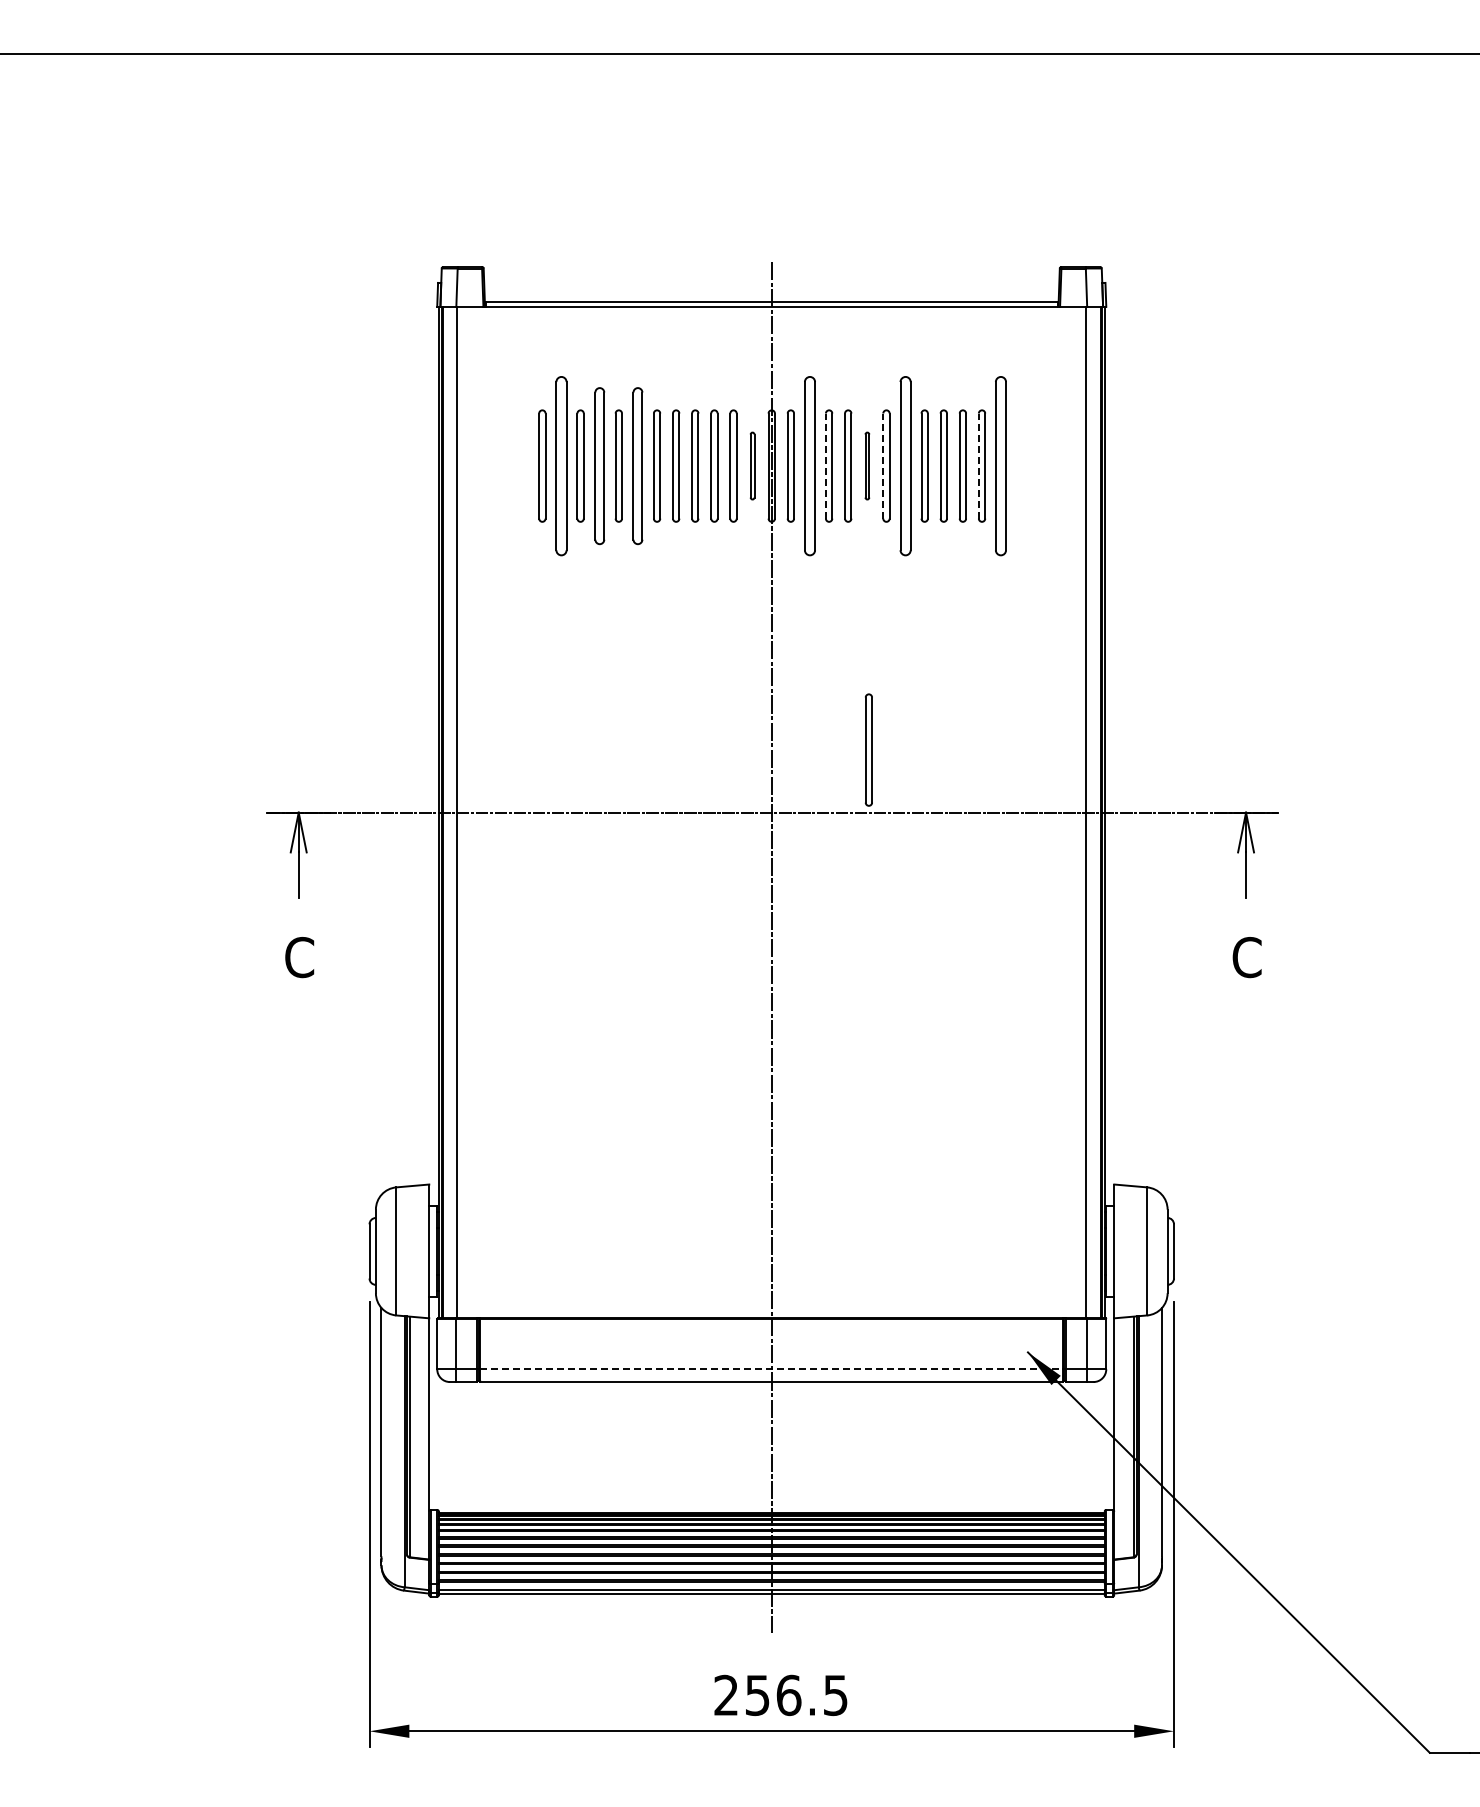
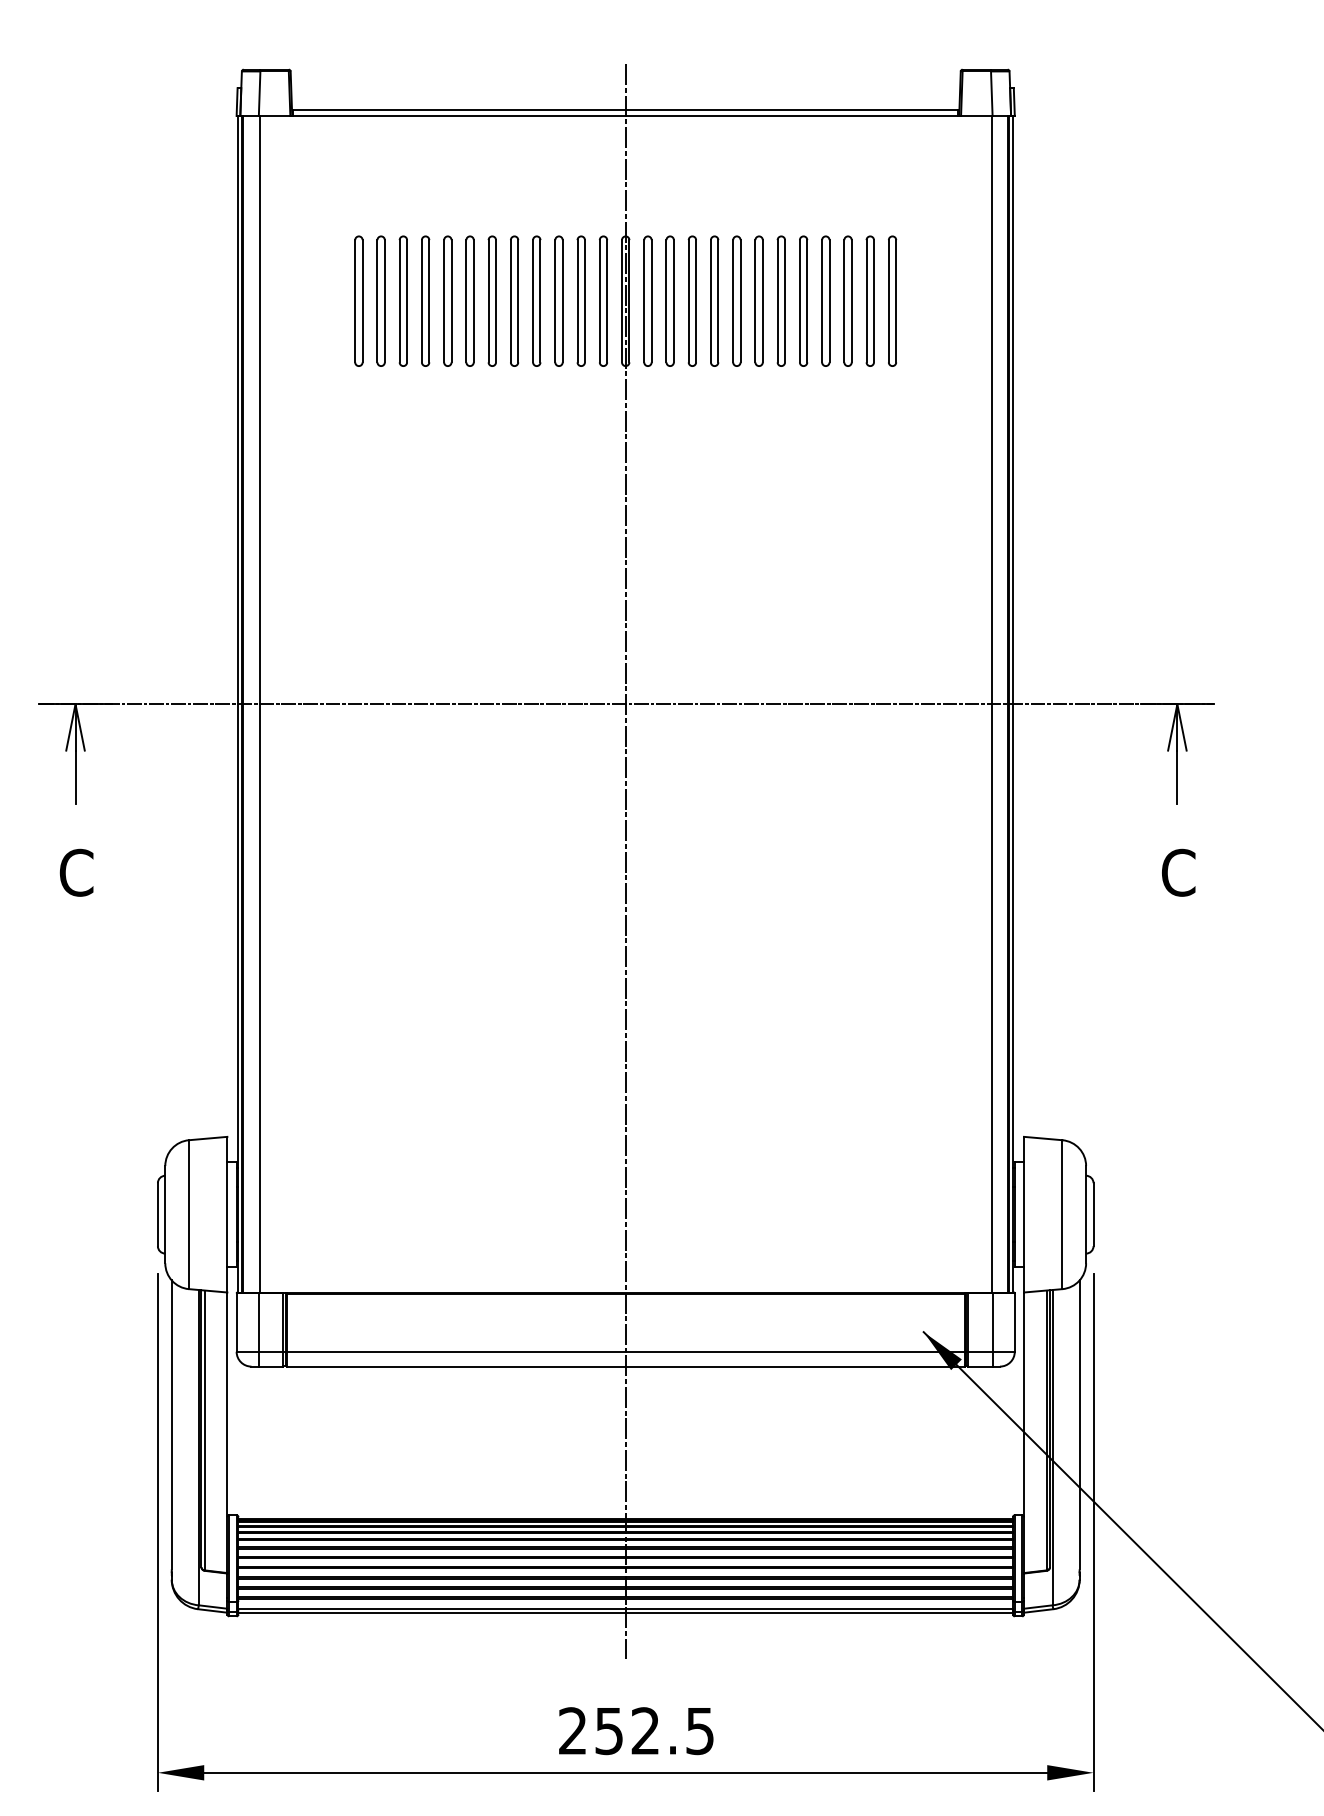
part: (561, 465) -> (381, 300), size x0.62
part: (599, 465) -> (425, 300), size x0.71
part: (637, 465) -> (469, 300), size x0.71
part: (752, 465) -> (603, 300), size x1.67
part: (809, 465) -> (669, 300), size x0.62
part: (867, 465) -> (737, 300), size x1.67
part: (905, 465) -> (781, 300), size x0.62
part: (1001, 465) -> (892, 300), size x0.62
line: (825, 466) -> (688, 301), dashed -> solid
line: (883, 466) -> (755, 301), dashed -> solid
line: (978, 466) -> (866, 301), dashed -> solid
part: (868, 749) -> (738, 630), removed
line: (771, 1369) -> (625, 1352), dashed -> solid
text: (788, 1695) -> (645, 1731), 256.5 -> 252.5

